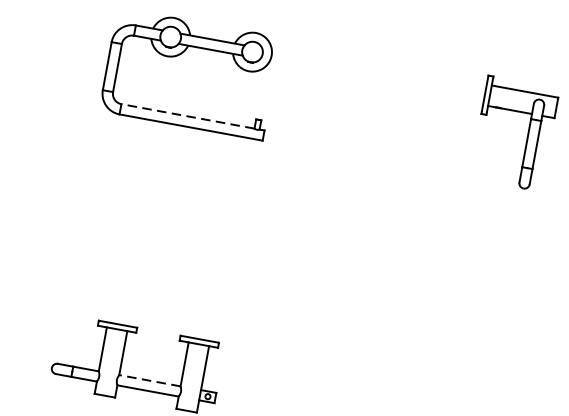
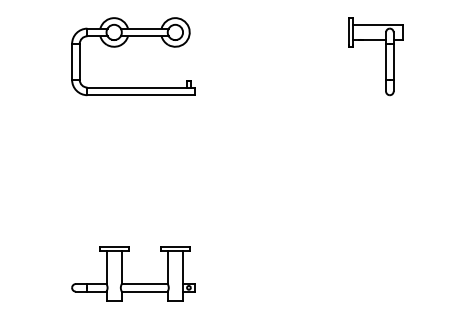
line: (188, 116) -> (137, 87), dashed -> solid
line: (149, 381) -> (144, 284), dashed -> solid

